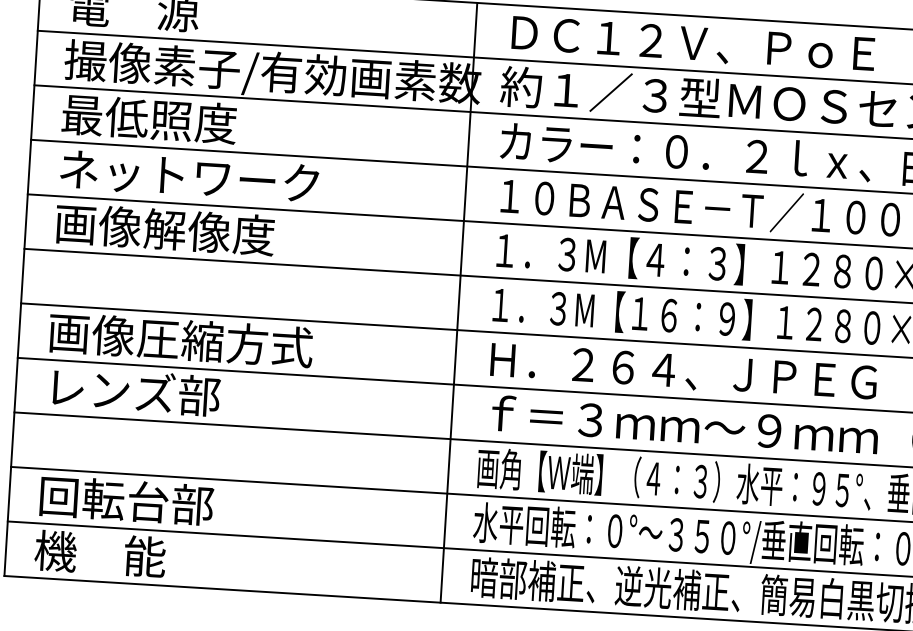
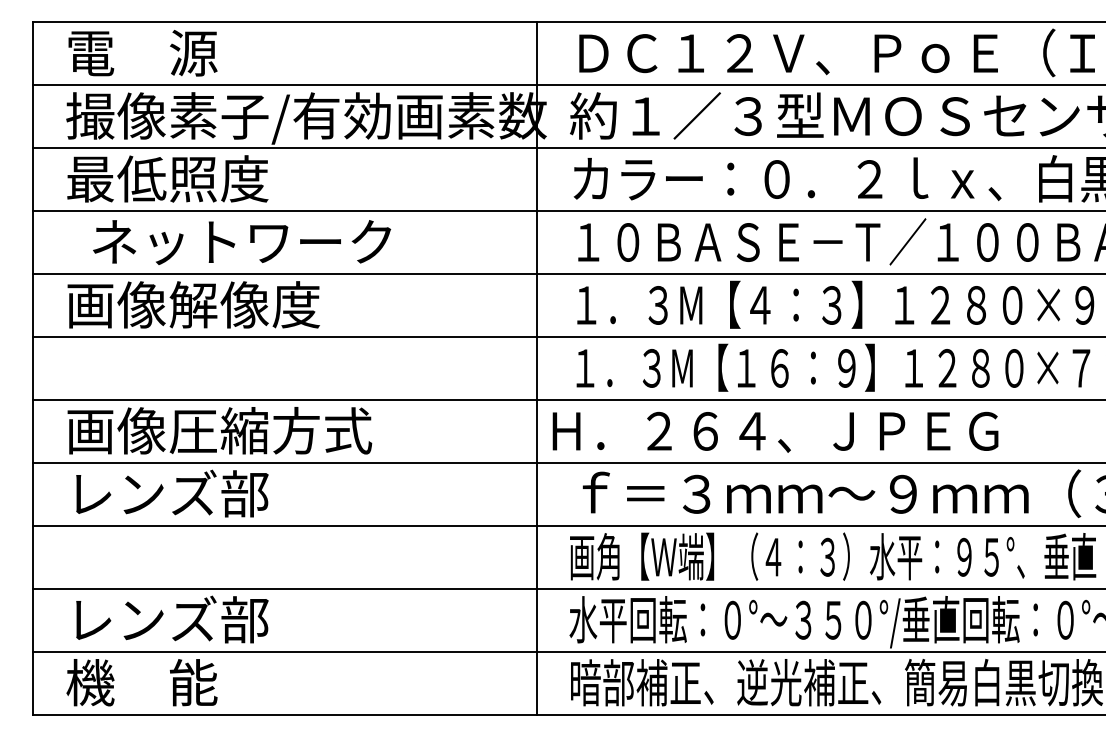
text: (189, 176) -> (242, 242), moved
text: (683, 371) -> (775, 431), moved
text: (104, 499) -> (142, 619), 回転台部 -> レンズ部

